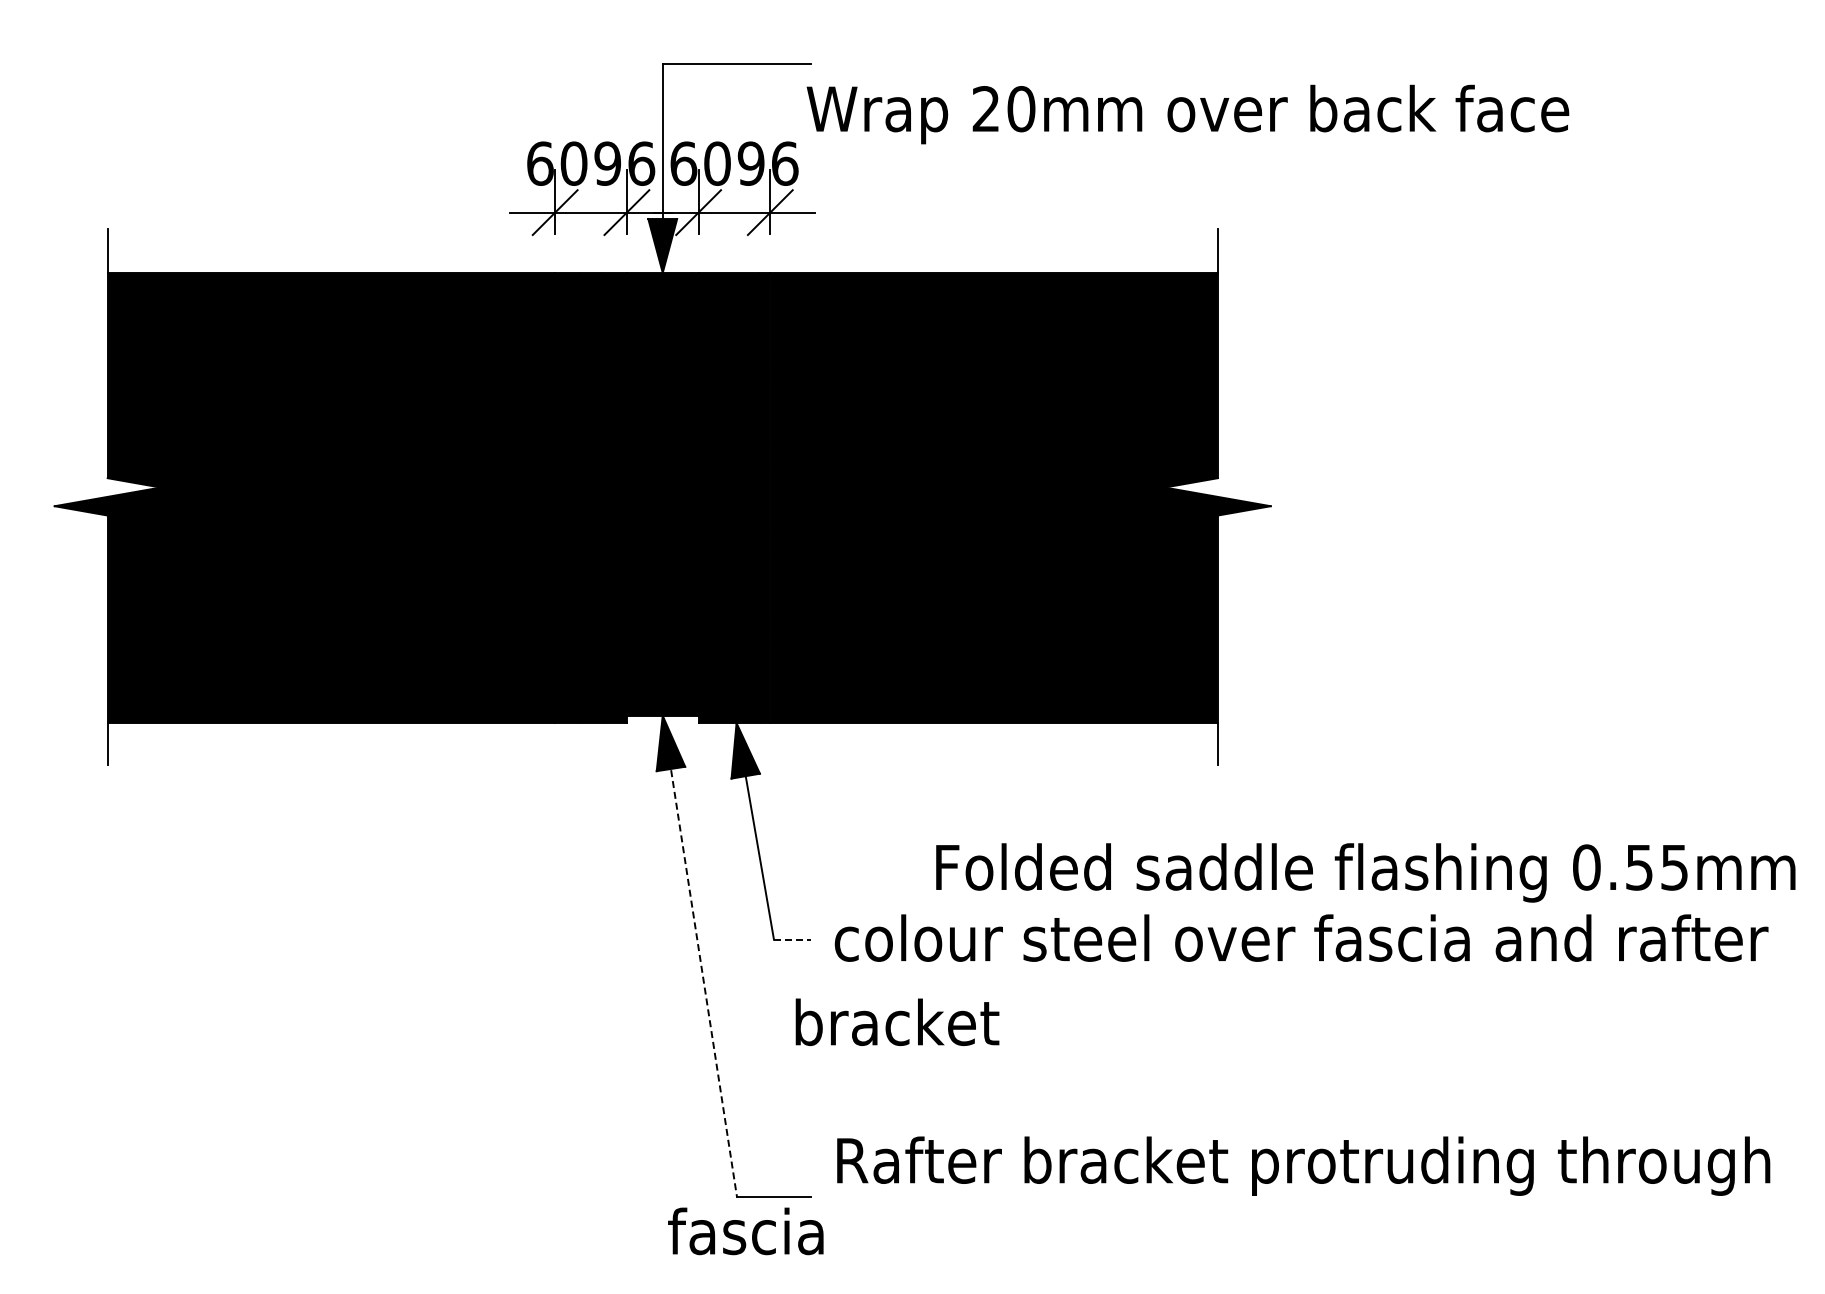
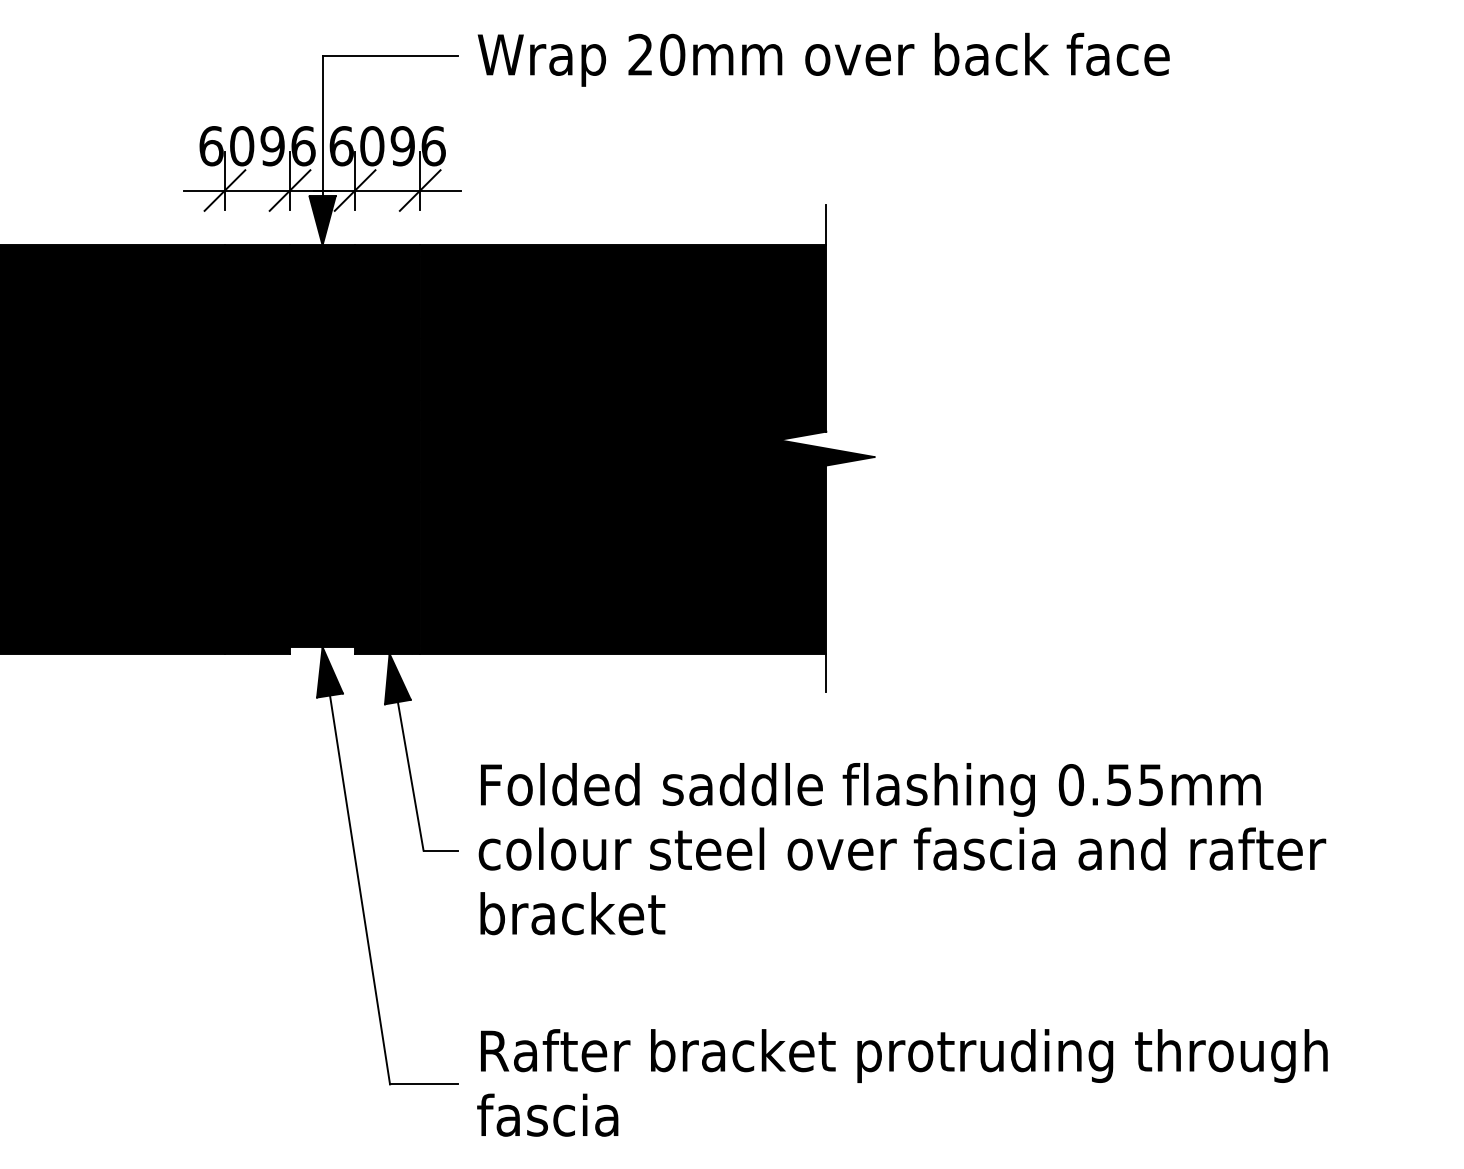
text: (1187, 114) -> (823, 59), moved
text: (1365, 872) -> (870, 789), moved
line: (792, 939) -> (440, 850), dashed -> solid
line: (699, 956) -> (355, 865), dashed -> solid
text: (897, 1021) -> (572, 912), moved
text: (745, 1231) -> (547, 1115), moved

